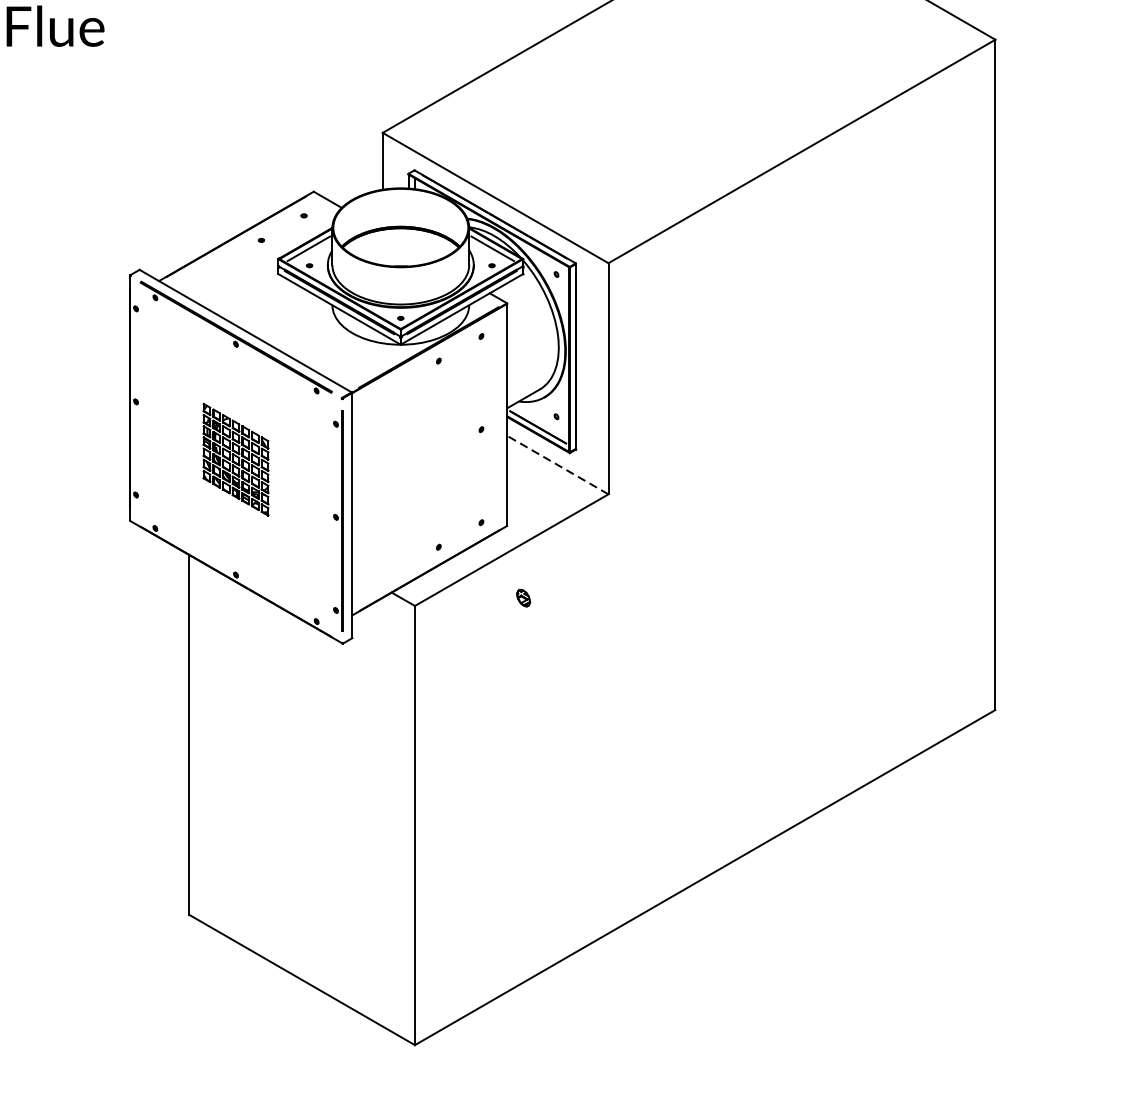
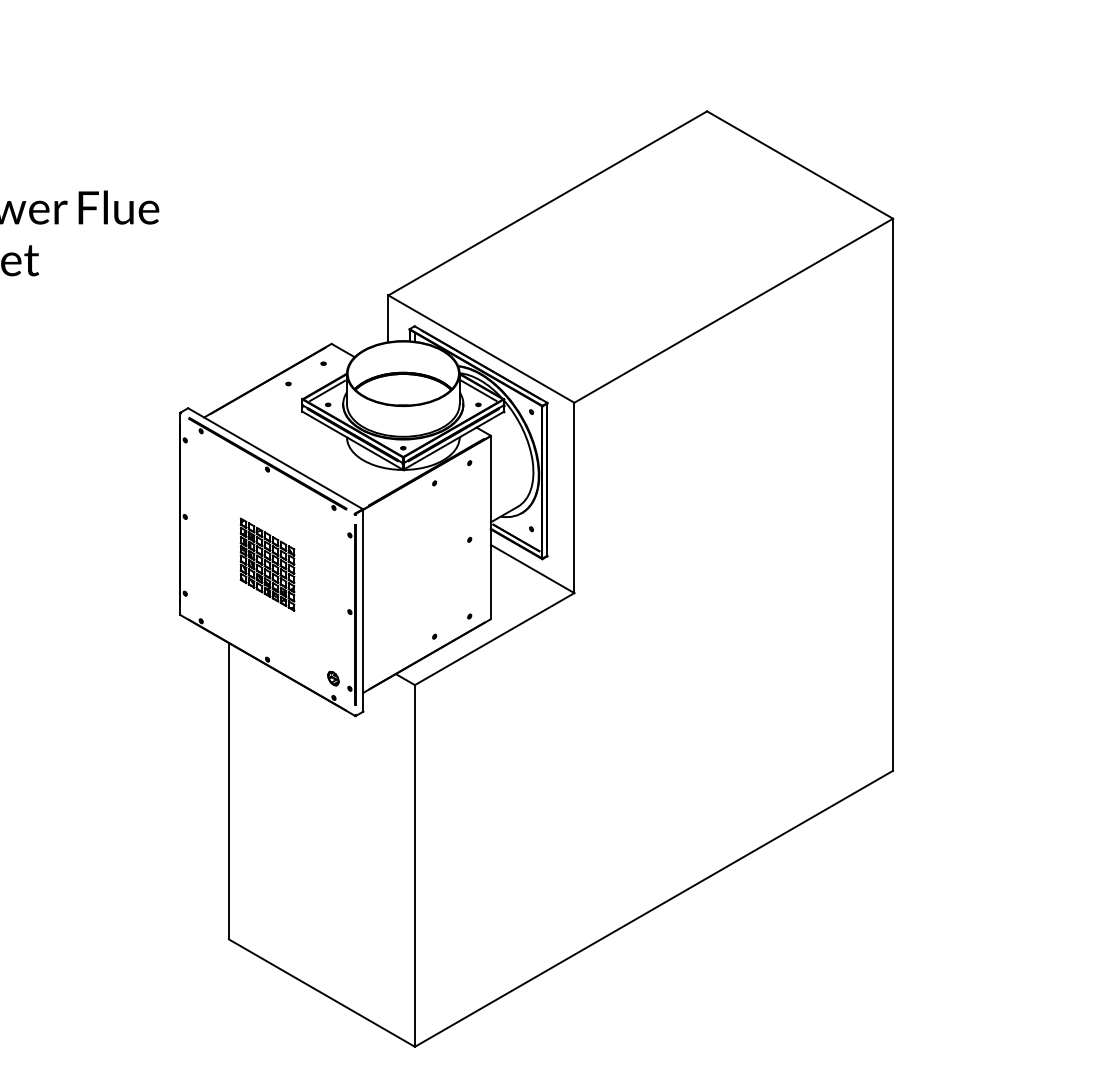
line: (557, 464) -> (532, 568), dashed -> solid
part: (523, 597) -> (333, 678), moved

